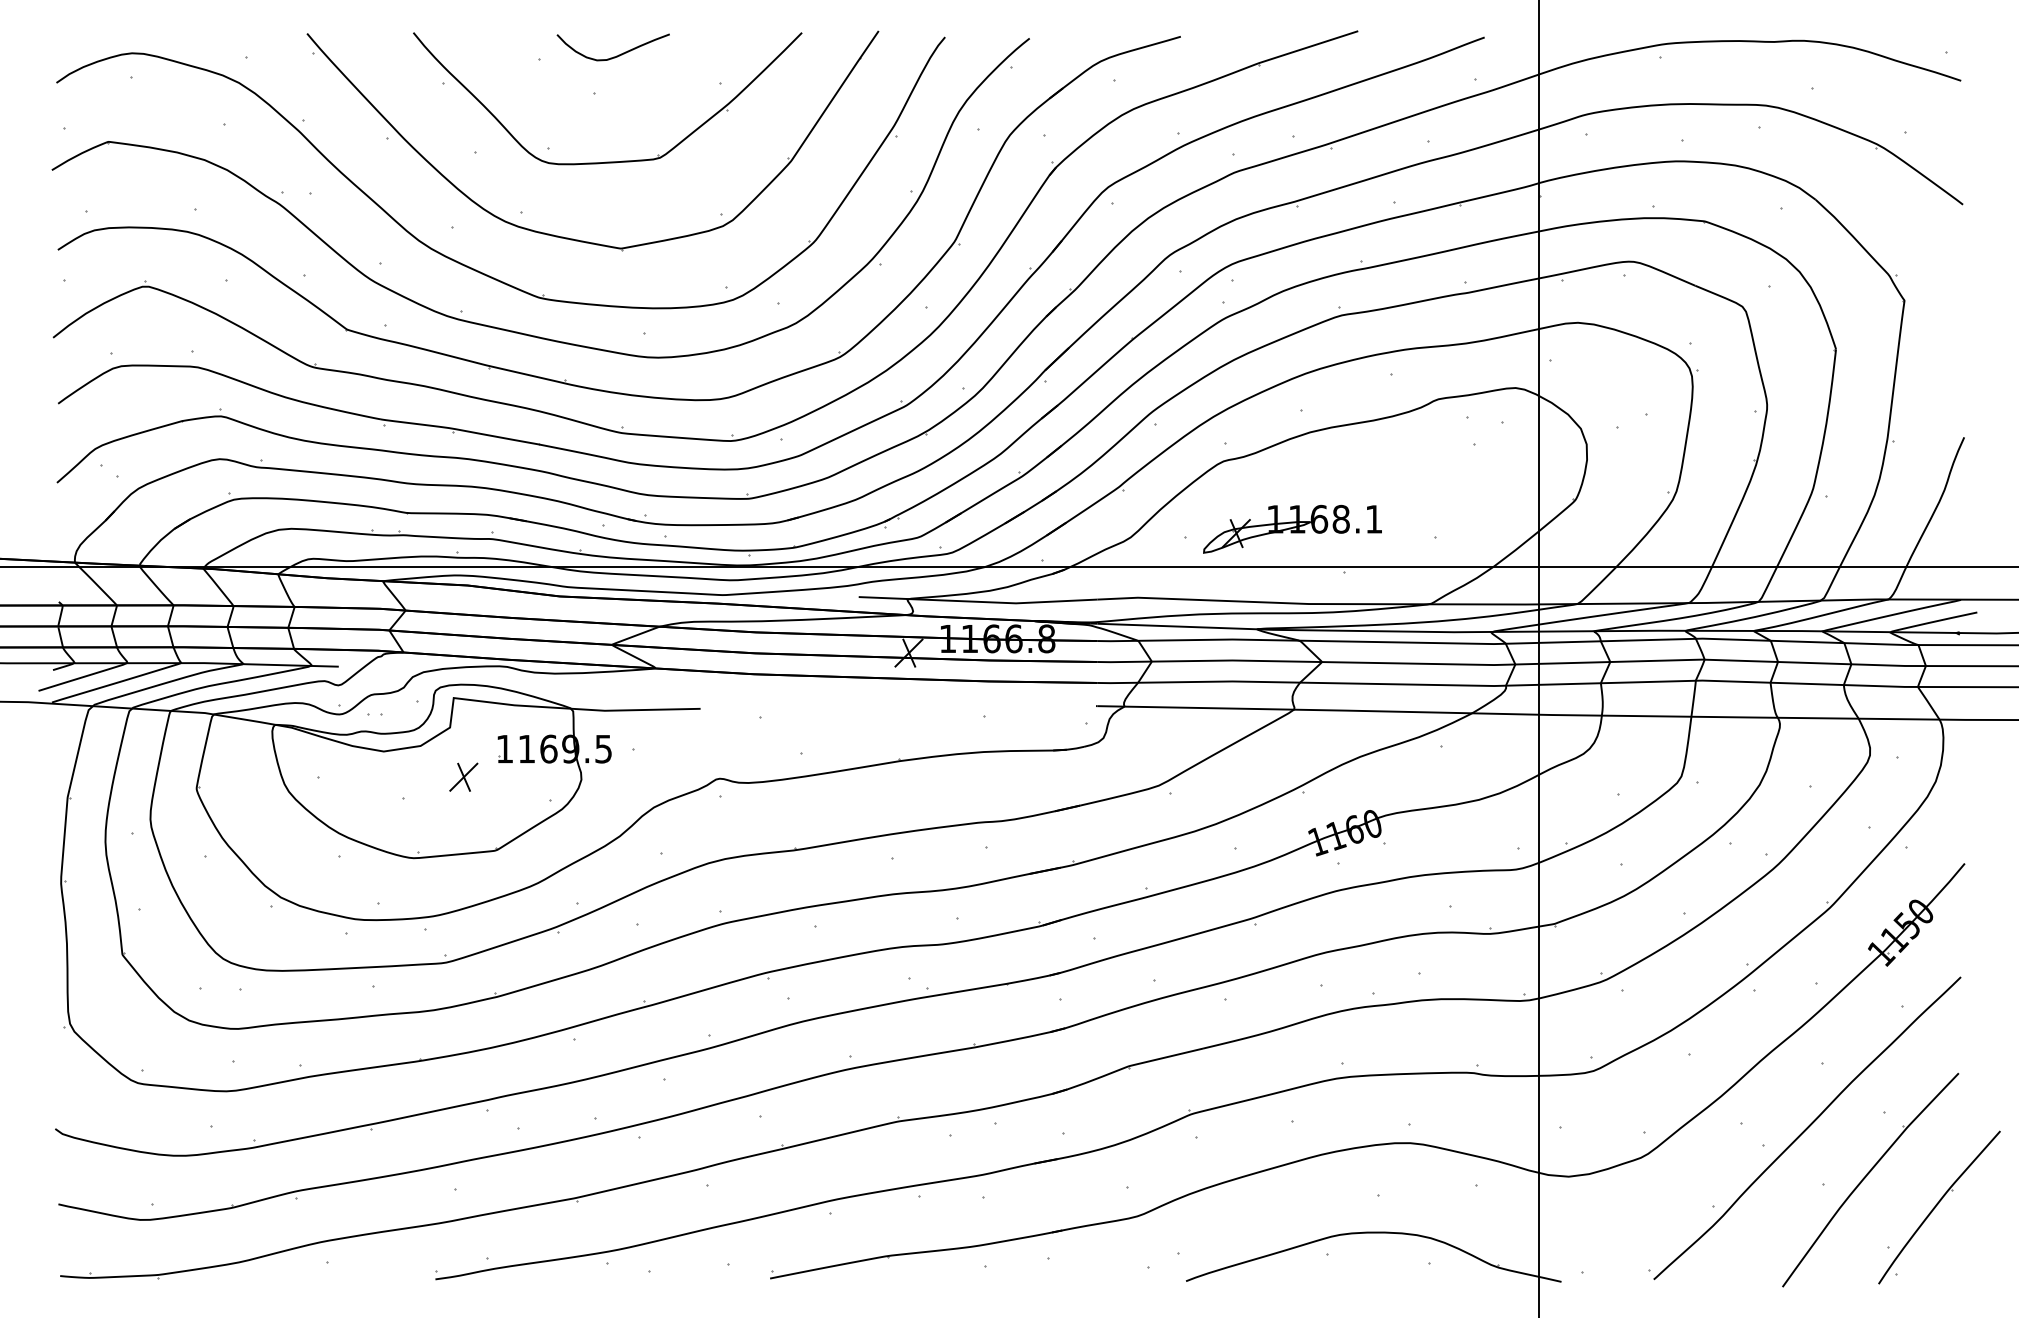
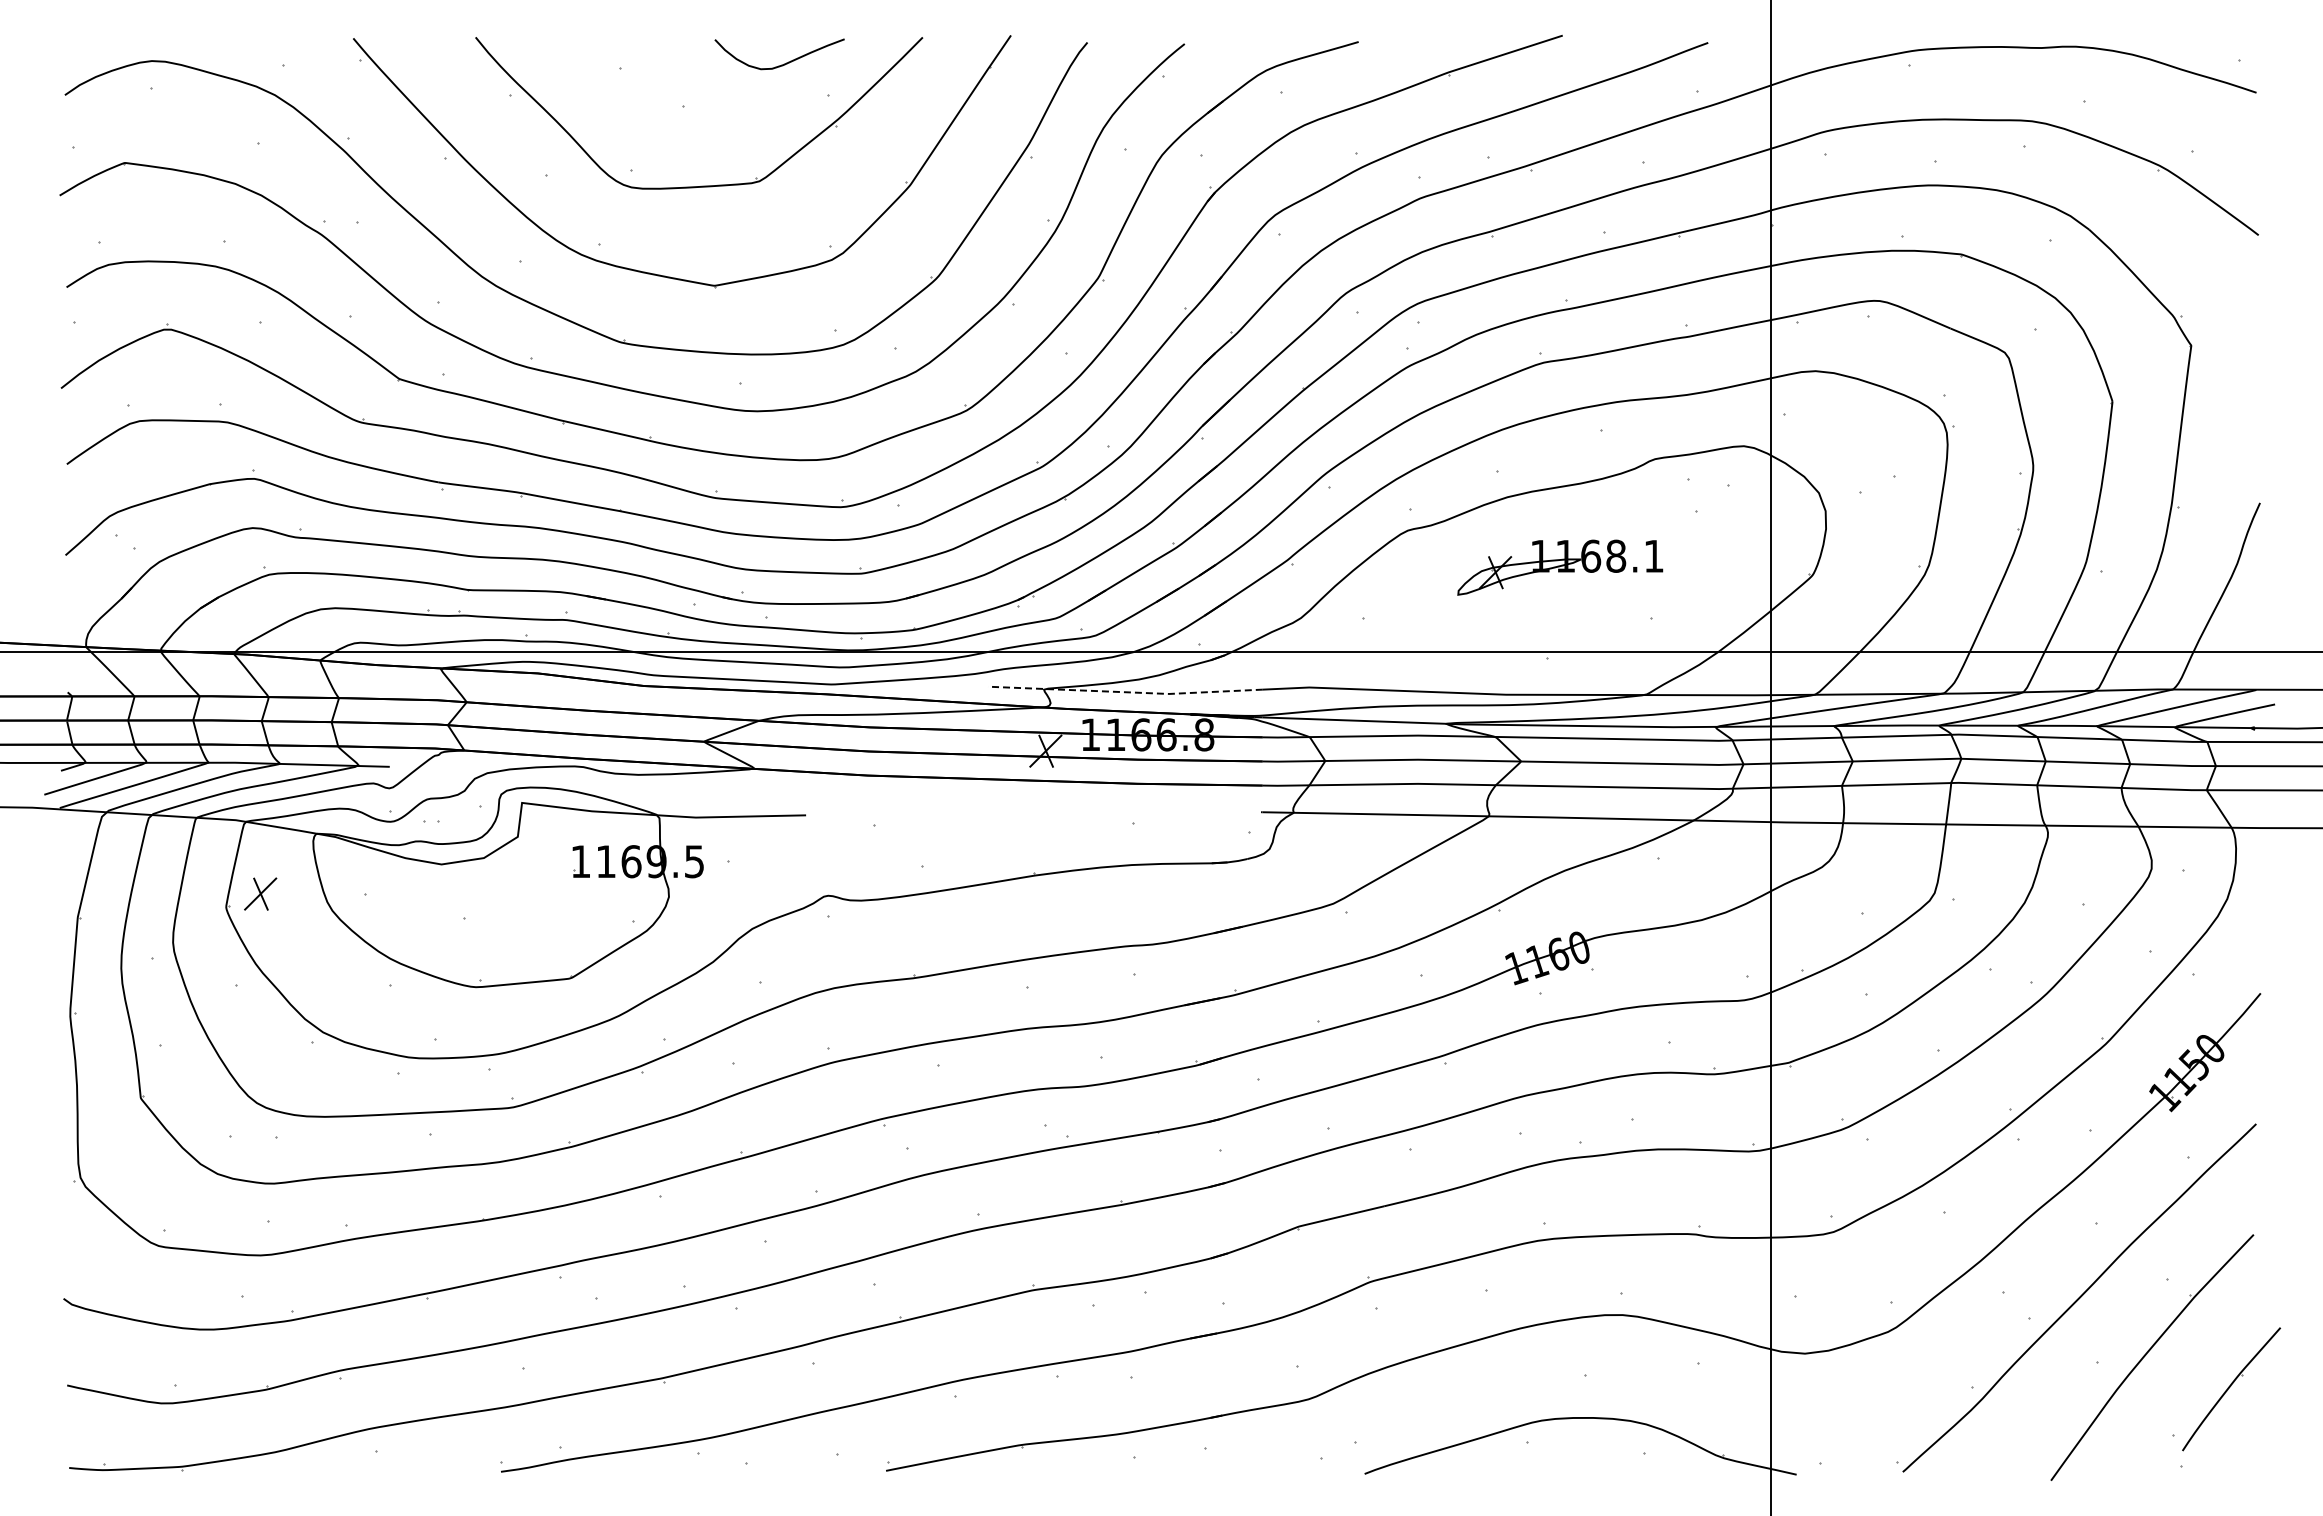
curve: (614, 56) -> (781, 64), moved
part: (1292, 529) -> (1560, 567), moved
line: (978, 602) -> (1125, 692), solid -> dashed
part: (463, 776) -> (260, 893), moved
part: (1939, 1207) -> (2231, 1389), size x0.7

